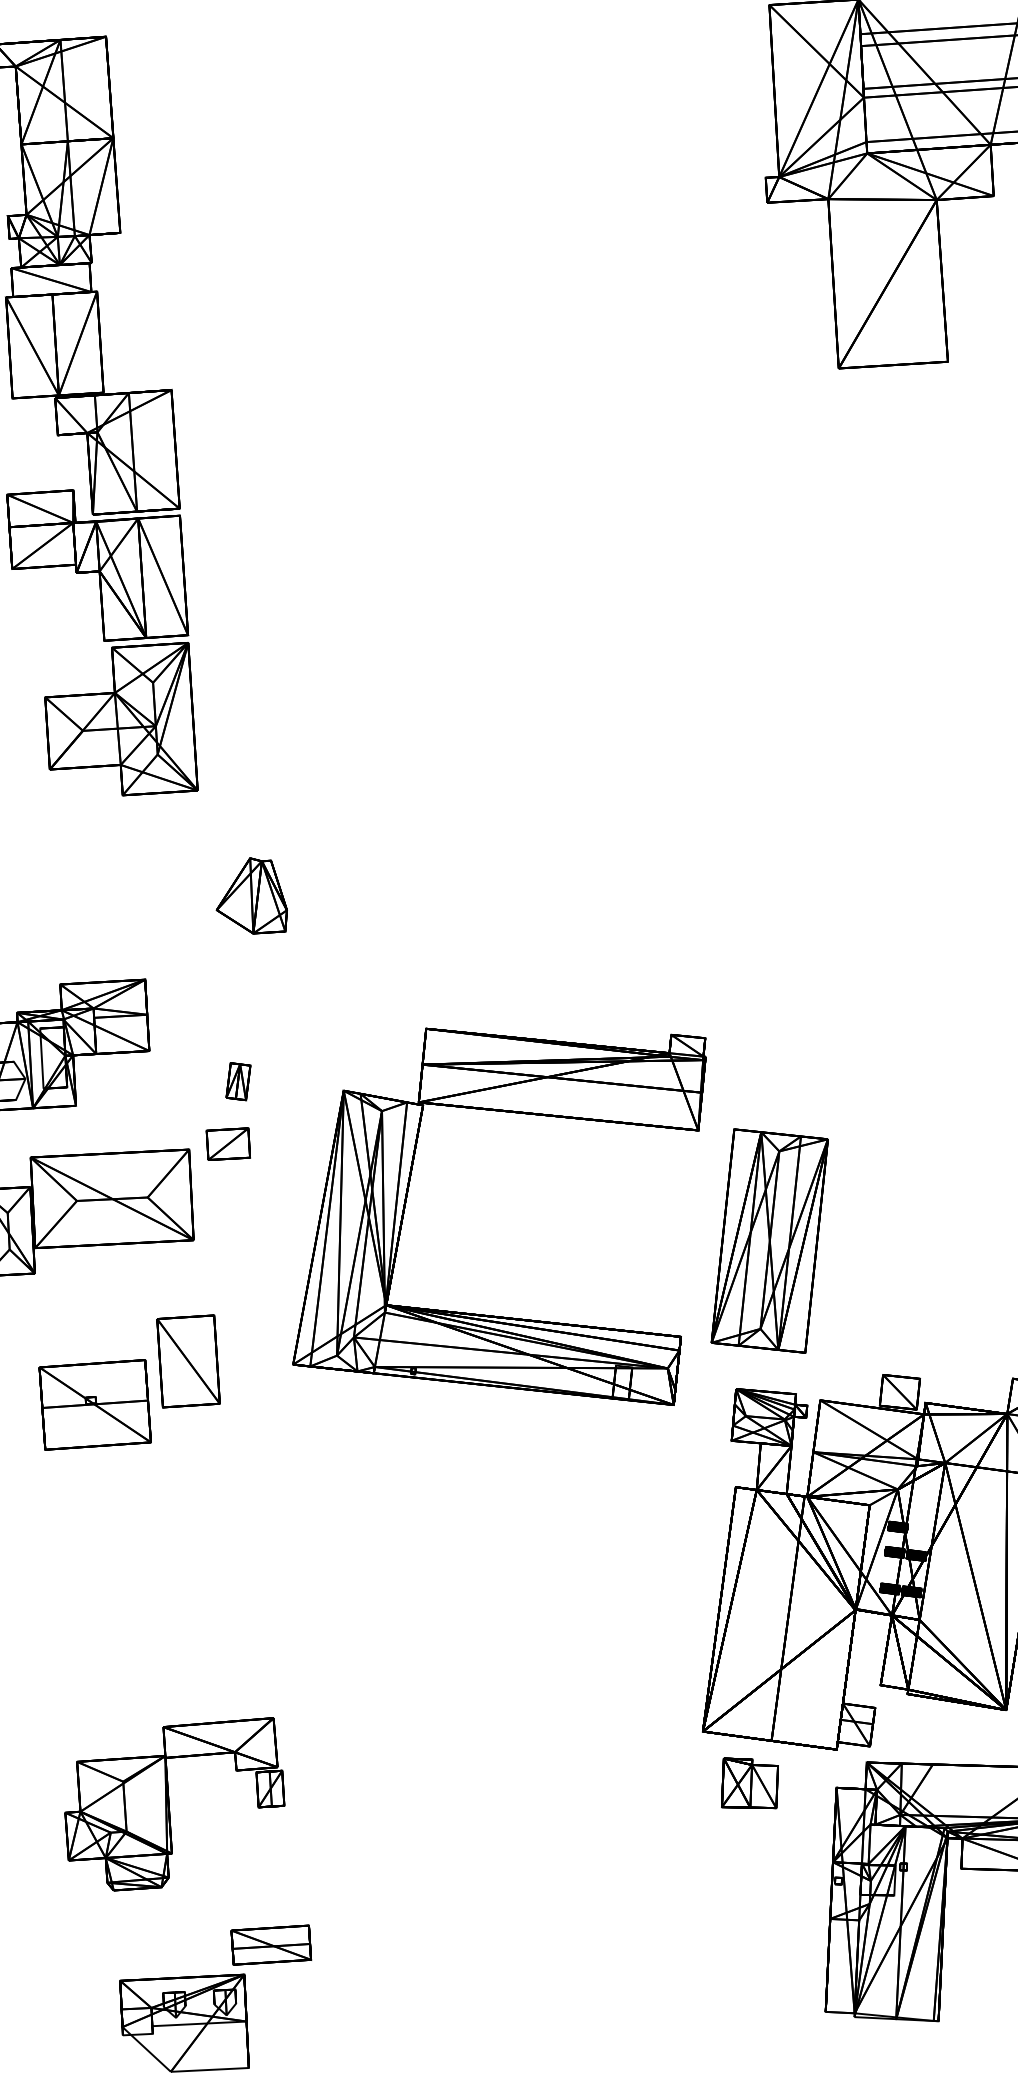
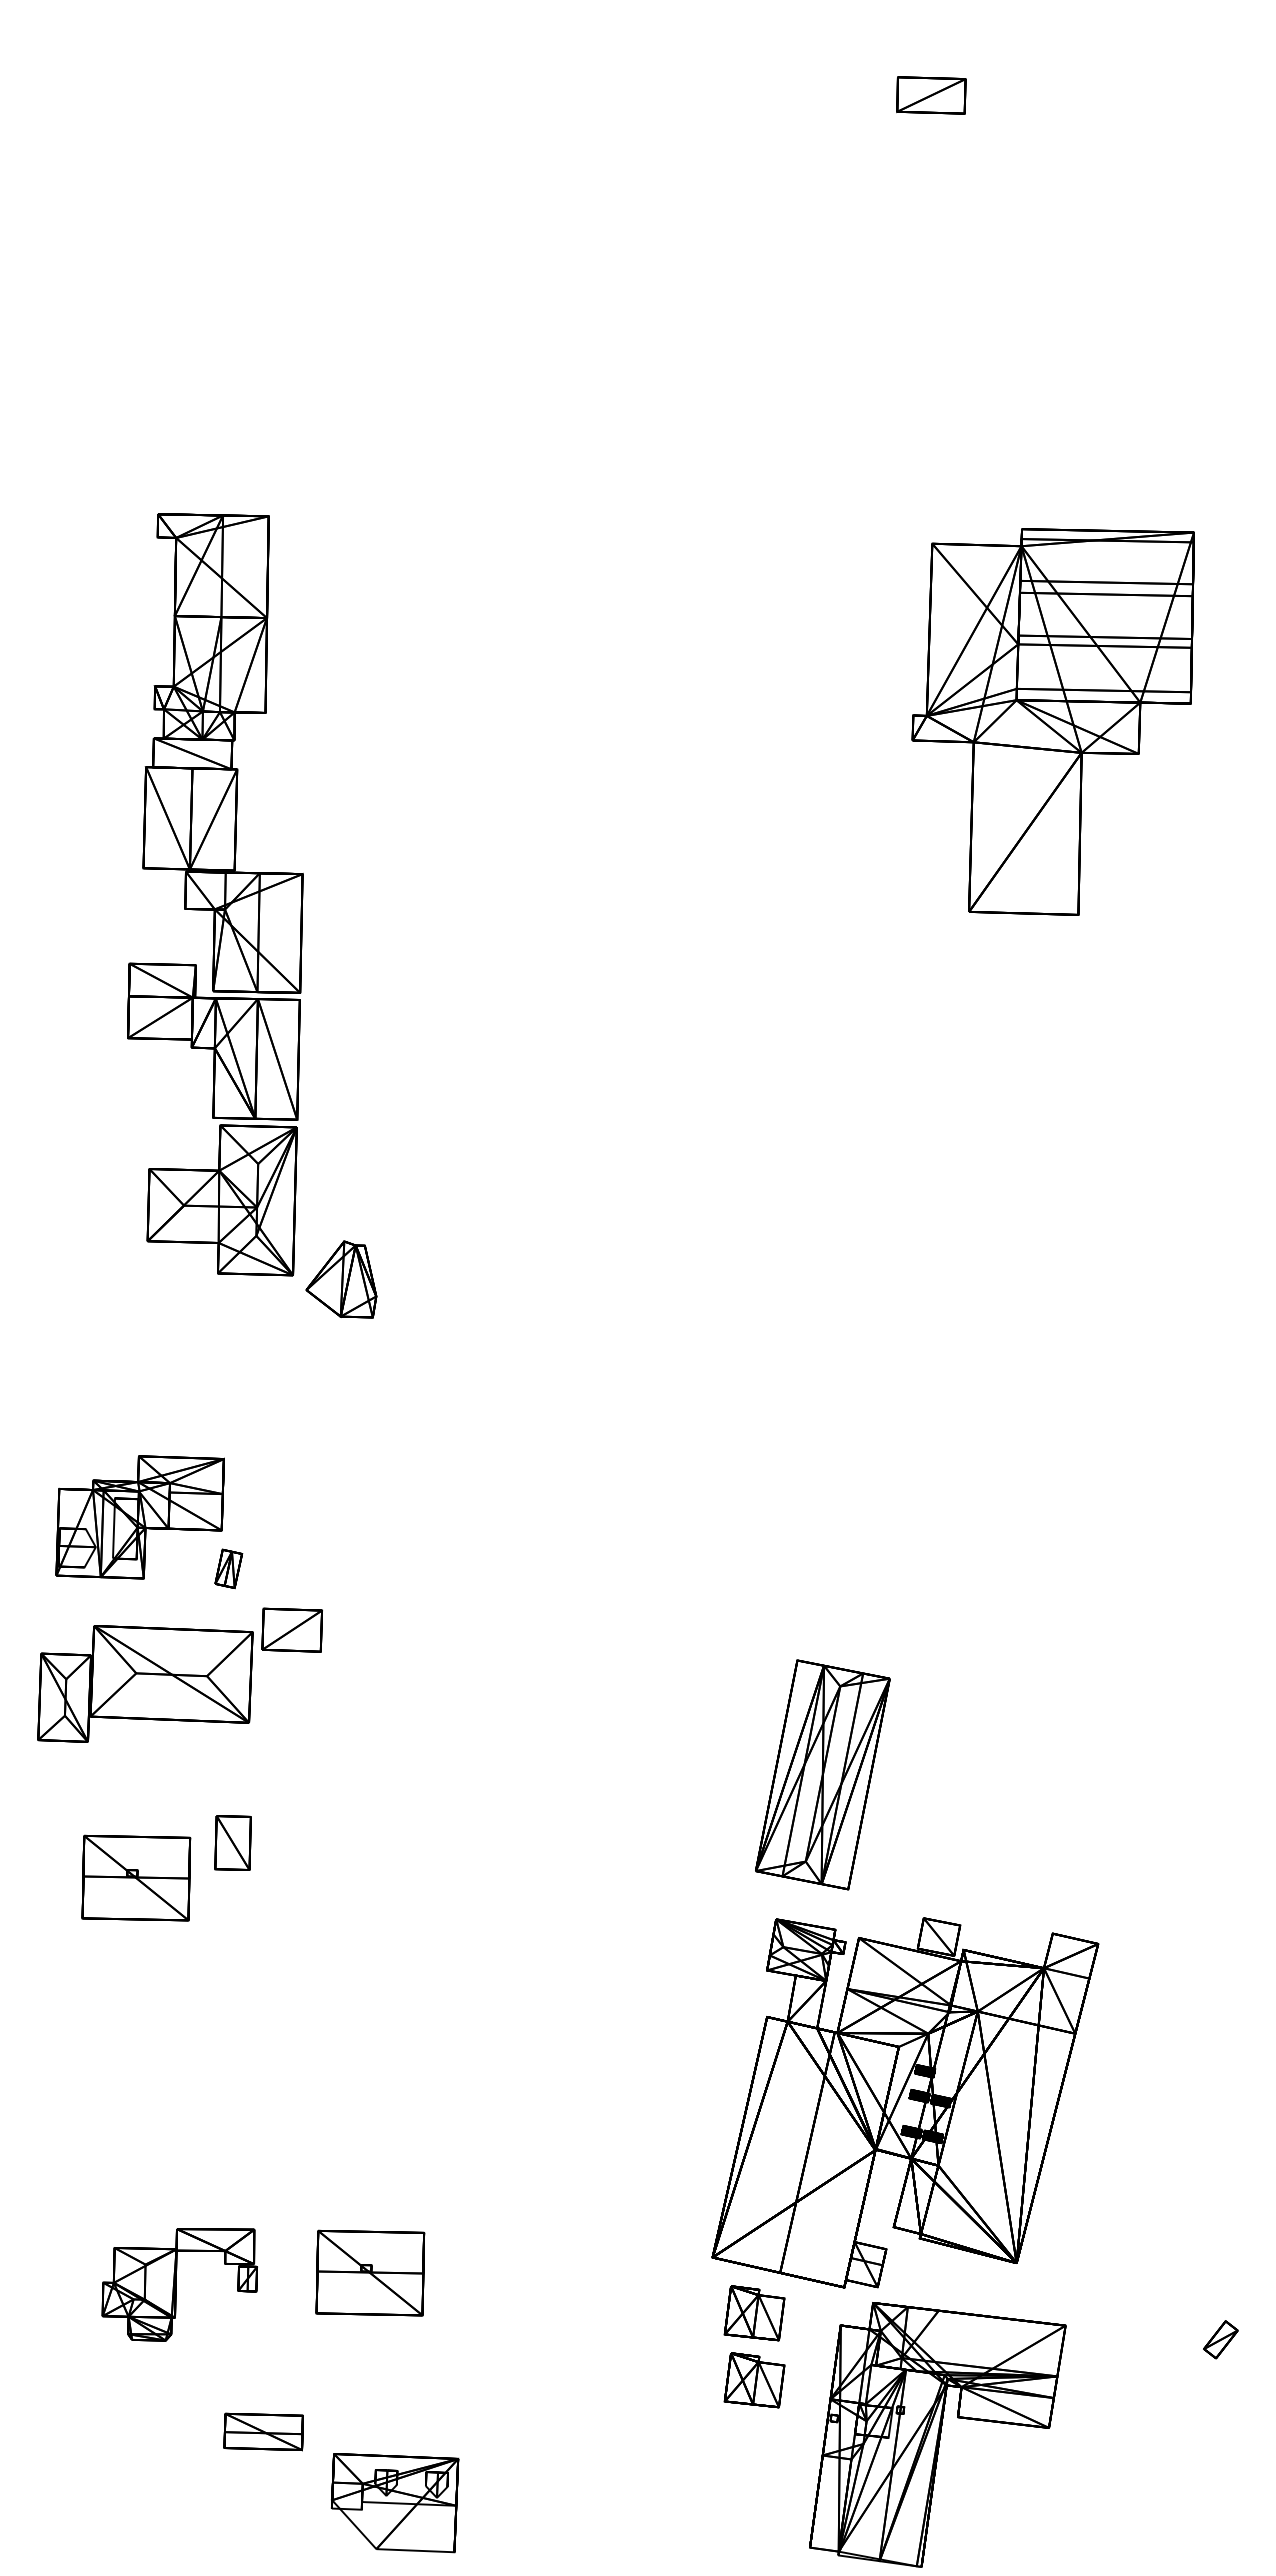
part: (250, 896) -> (341, 1279), moved
part: (238, 1081) -> (228, 1568), moved
part: (227, 1144) -> (291, 1630), size x1.4
part: (488, 1314) -> (536, 1823), removed
part: (187, 1360) -> (232, 1842), size x0.6
part: (363, 1776) -> (370, 2272), added
part: (174, 1805) -> (179, 2284), size x0.7
part: (755, 1850) -> (754, 2380), added
part: (185, 2024) -> (395, 2503), moved

